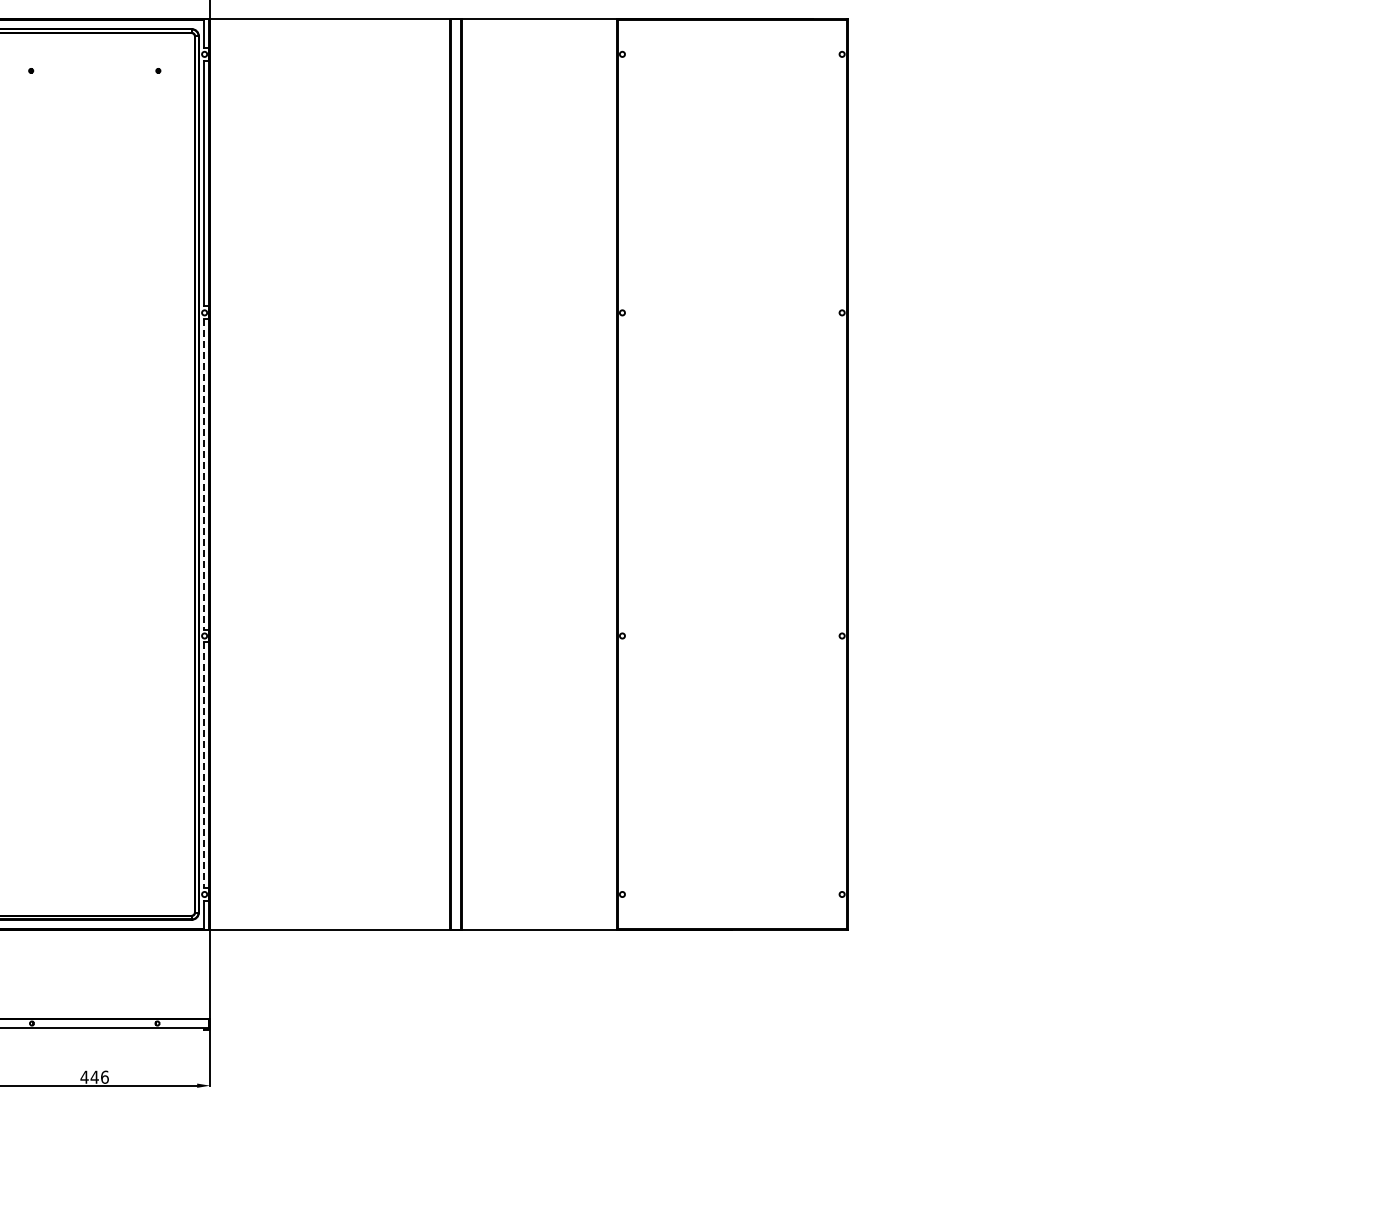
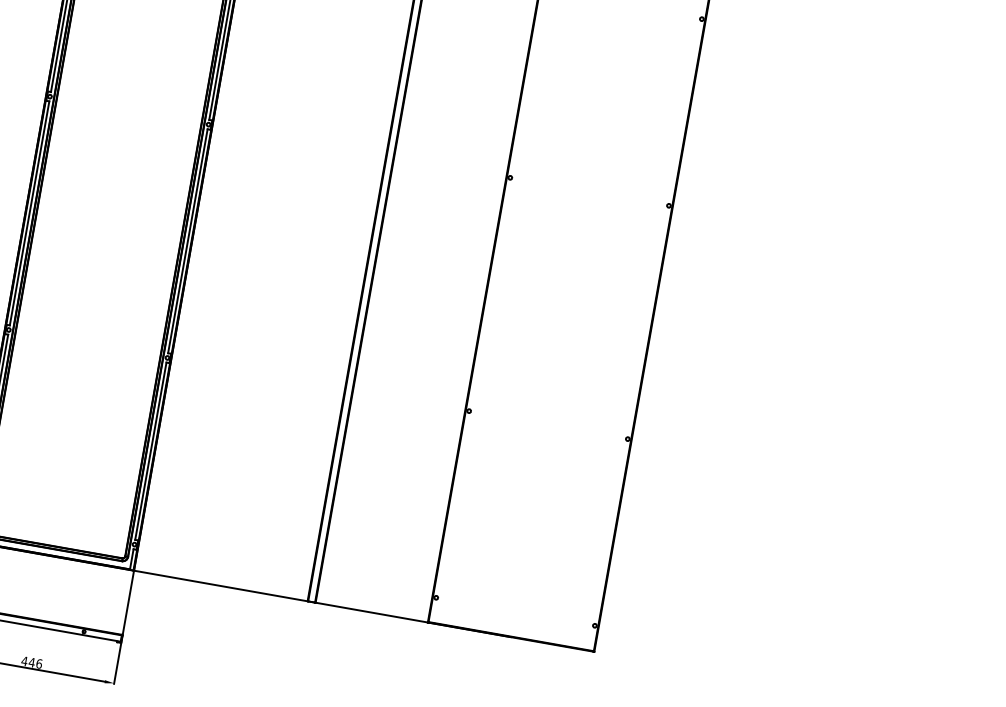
line: (204, 474) -> (187, 241), dashed -> solid
line: (204, 765) -> (150, 451), dashed -> solid

